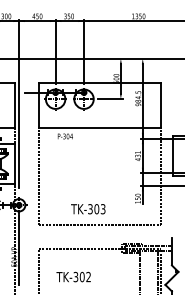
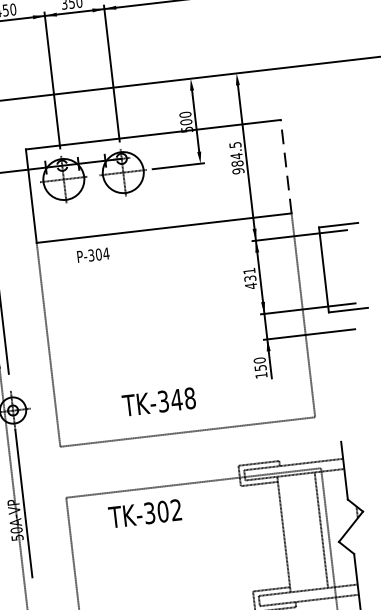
line: (161, 104) -> (286, 164), solid -> dashed
text: (99, 209) -> (182, 399), TK-303 -> TK-348
text: (73, 276) -> (144, 512), moved

